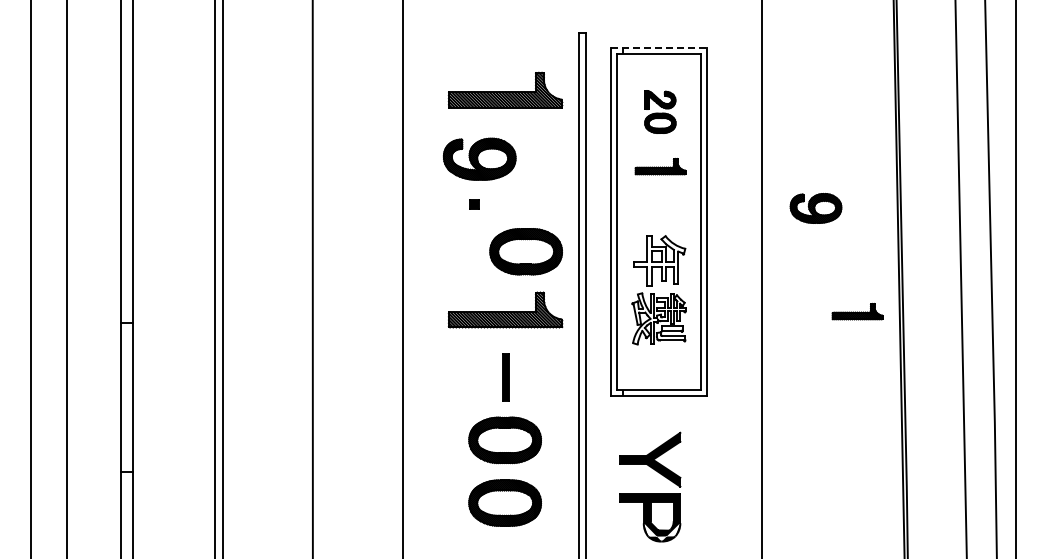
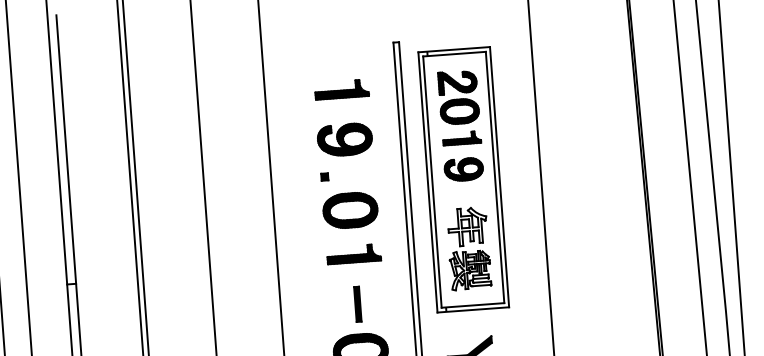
line: (658, 47) -> (453, 49), dashed -> solid
part: (505, 89) -> (341, 89), size x0.62
part: (660, 111) -> (458, 97), size x1.67
part: (479, 158) -> (344, 139), moved
part: (815, 208) -> (463, 169), moved
part: (525, 251) -> (349, 210), moved
part: (658, 290) -> (468, 248), moved
part: (505, 310) -> (353, 254), size x0.62
part: (857, 311) -> (617, 235), removed

